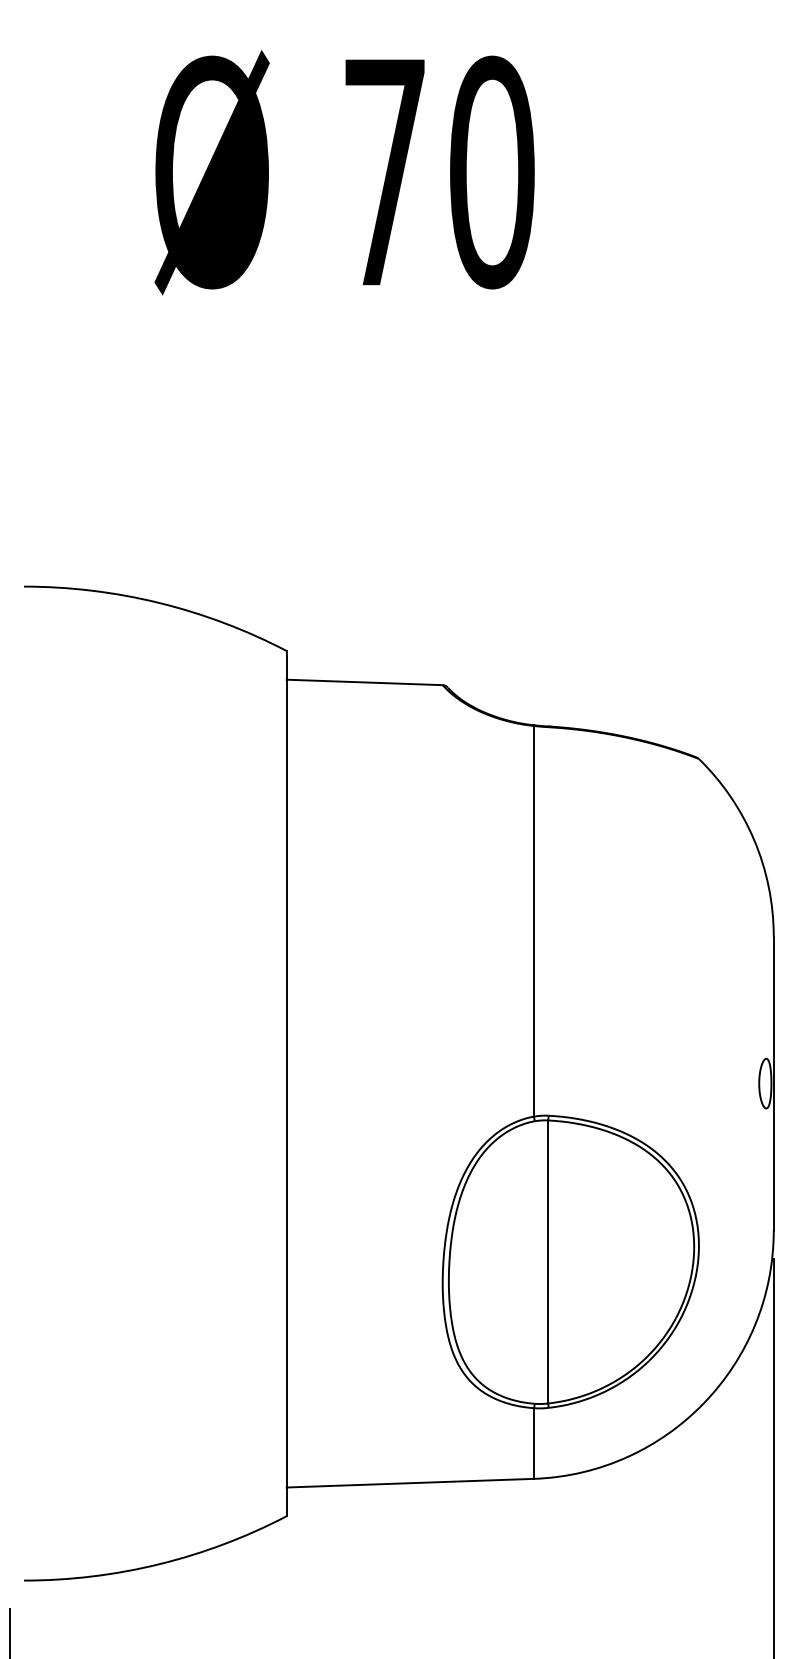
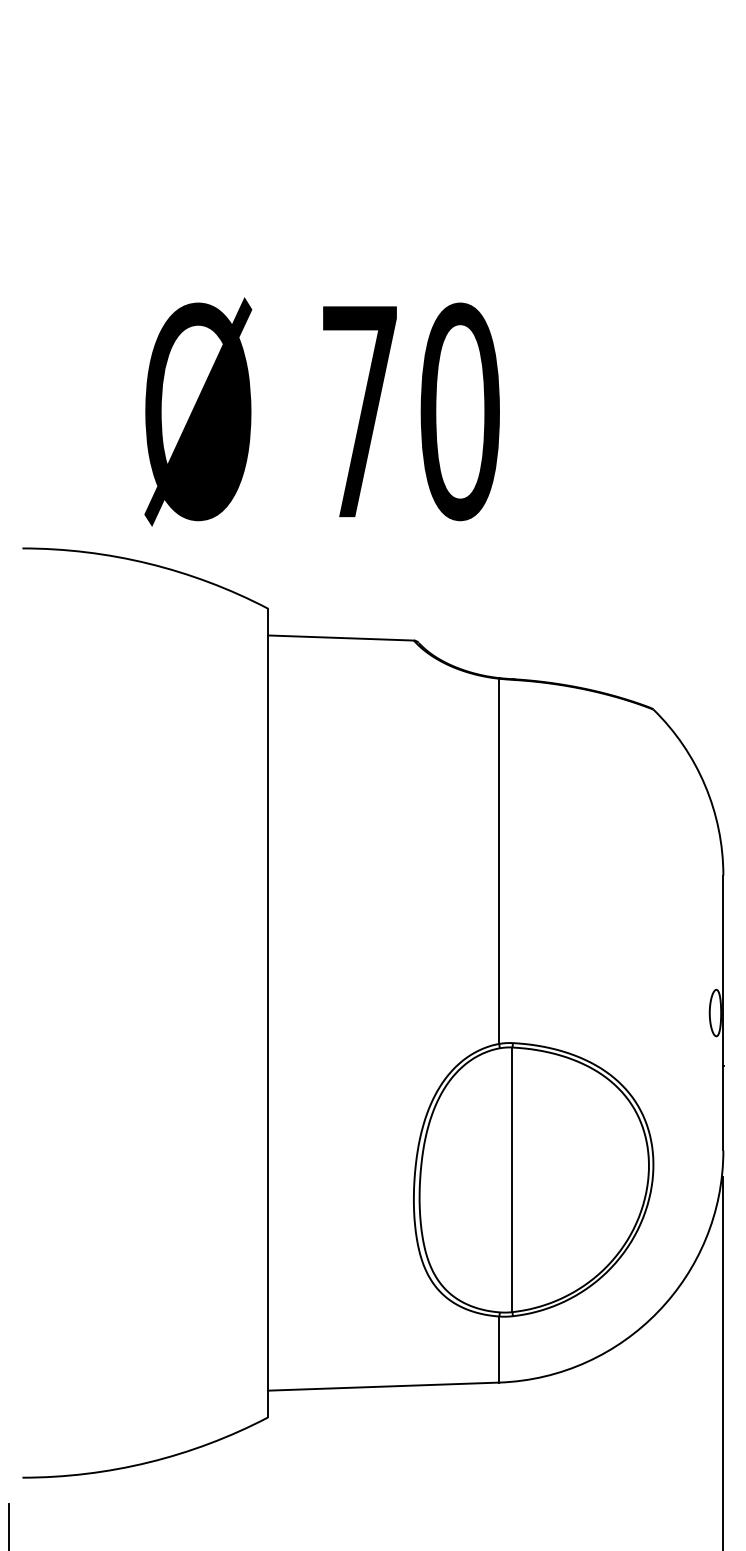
text: (344, 172) -> (322, 411), moved

